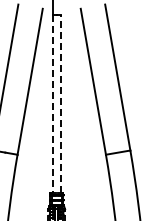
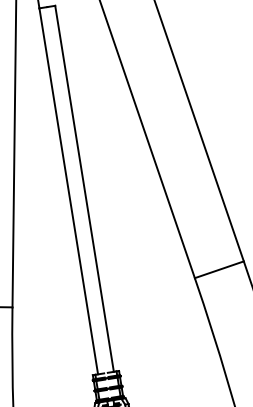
line: (52, 104) -> (67, 192), dashed -> solid
line: (60, 104) -> (84, 189), dashed -> solid

